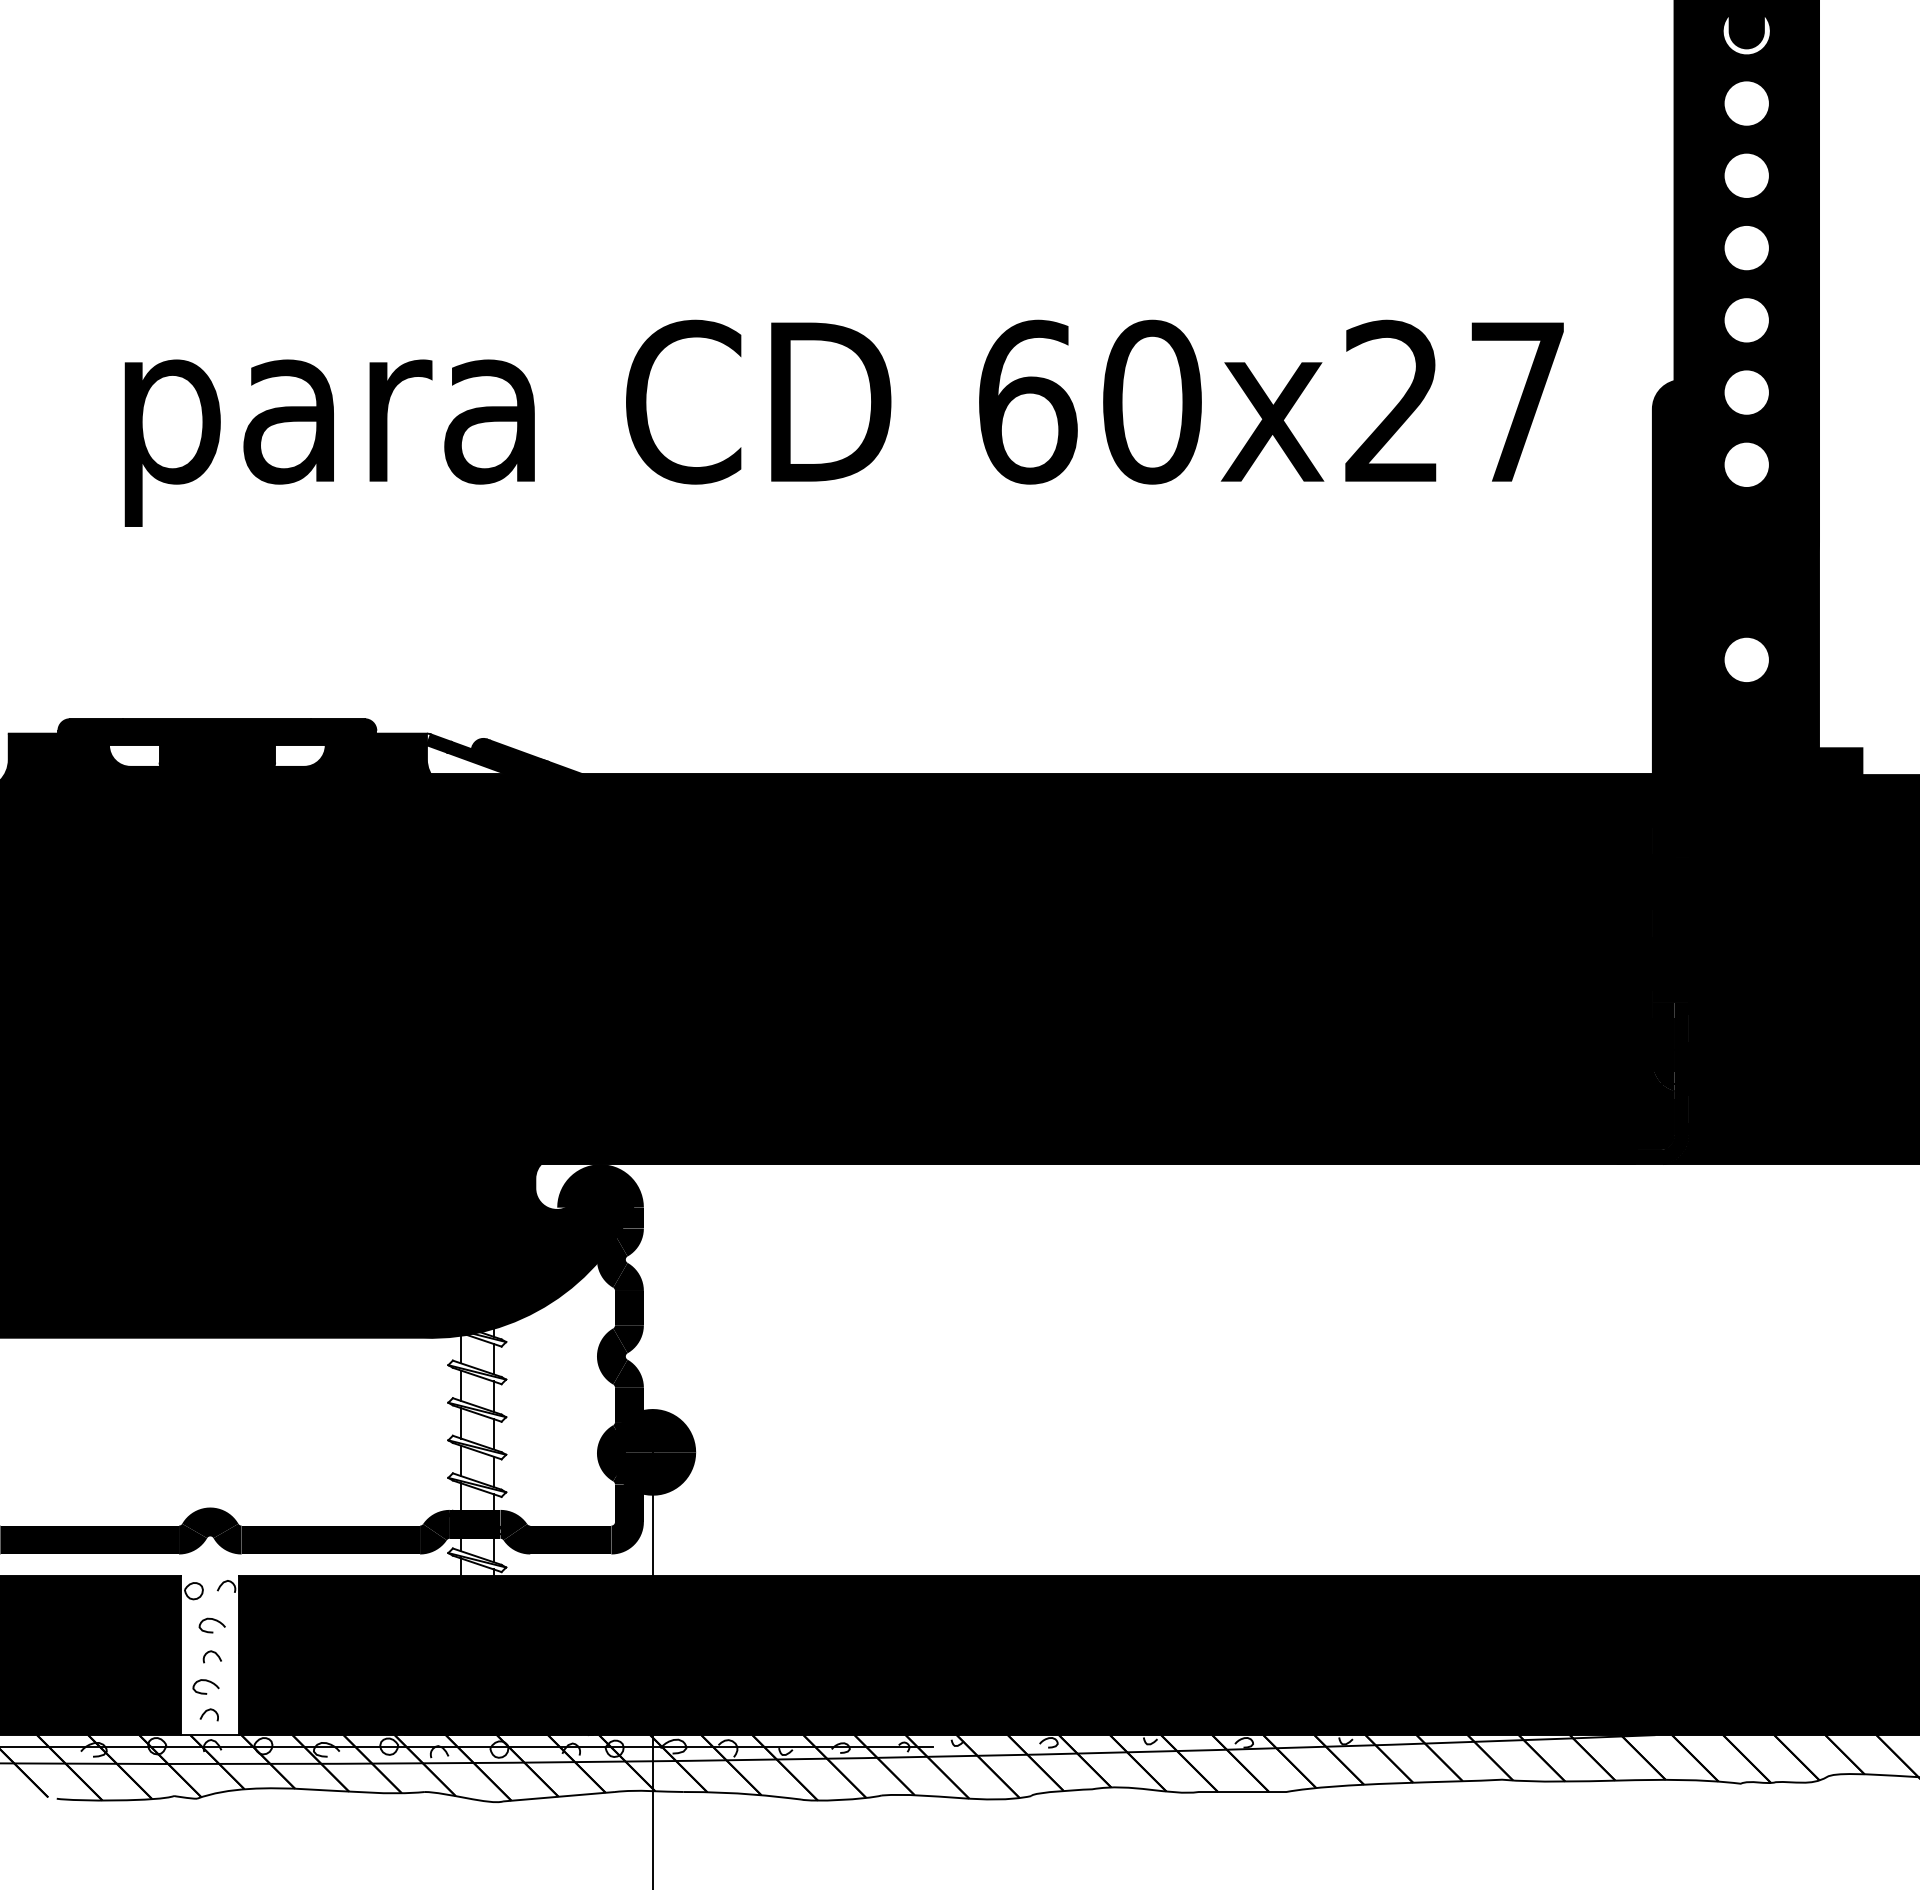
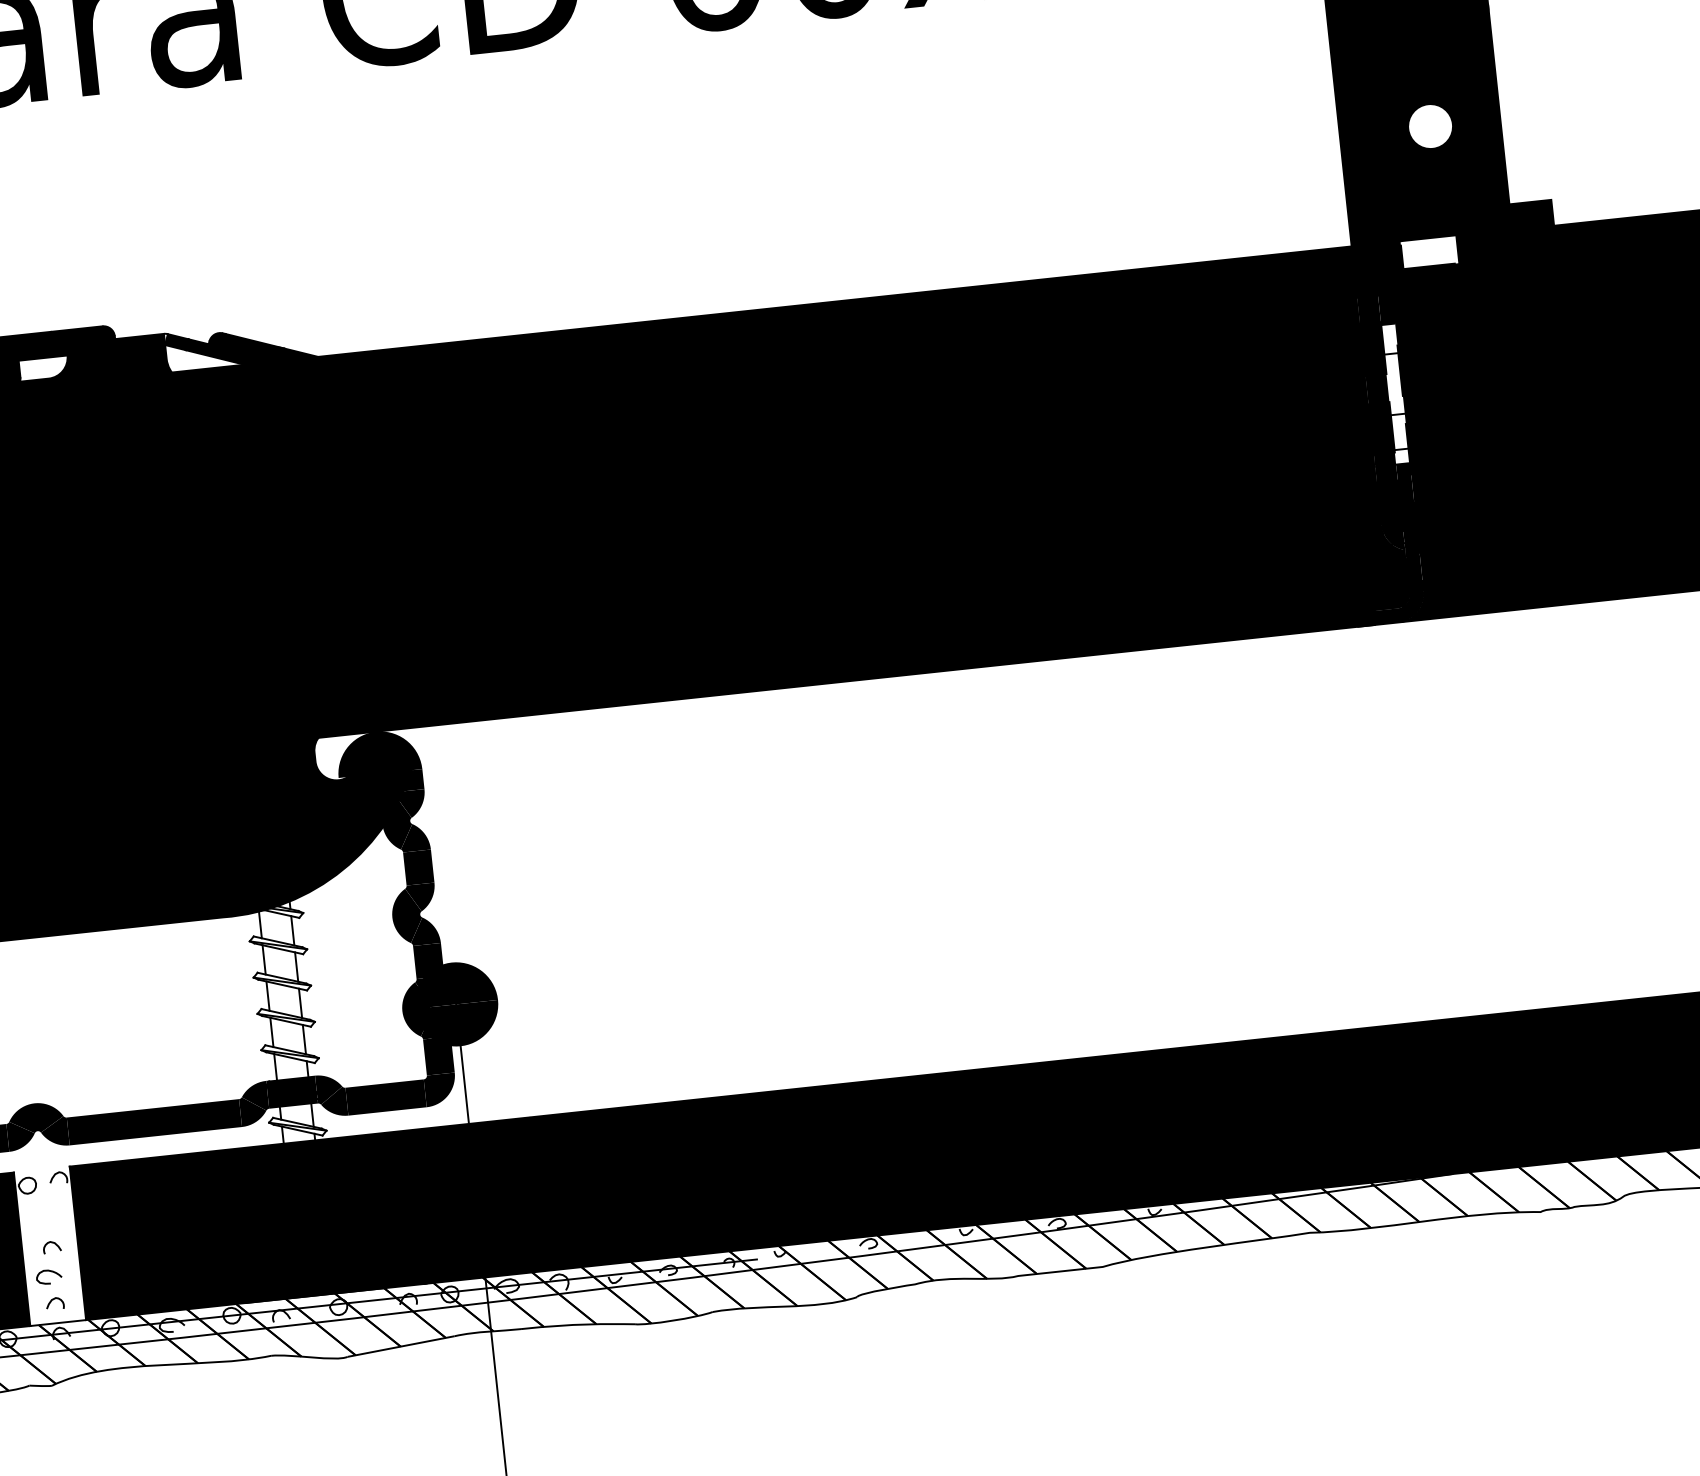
fill: (1732, 788) -> (1430, 252), removed
fill: (1681, 929) -> (1395, 393), removed
curve: (213, 1620) -> (49, 1212), removed

